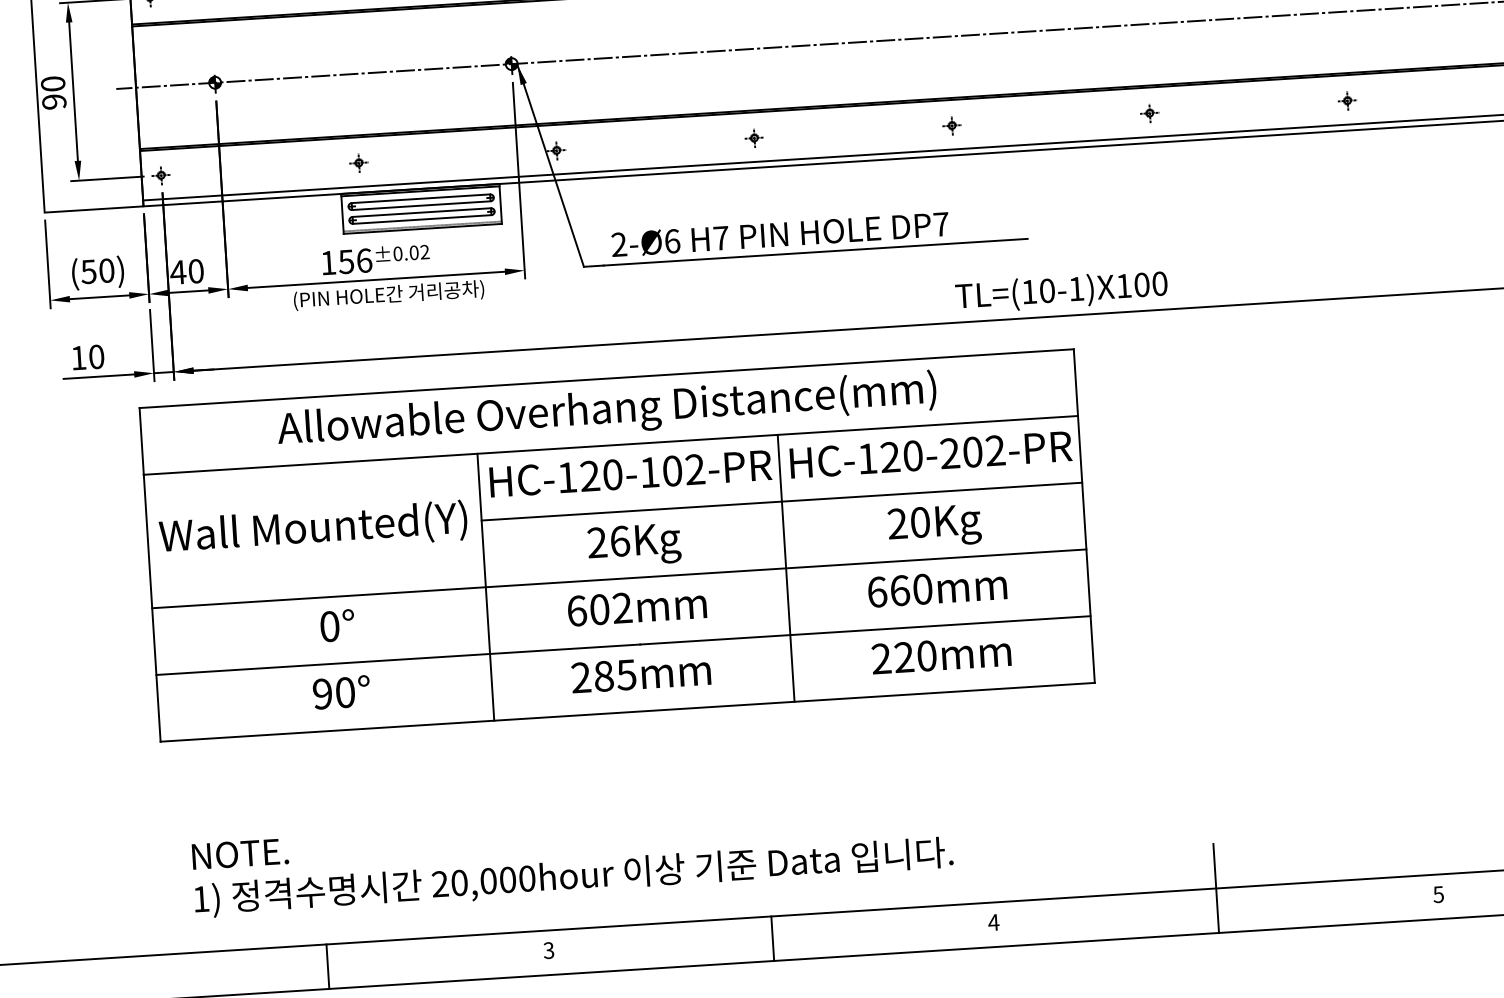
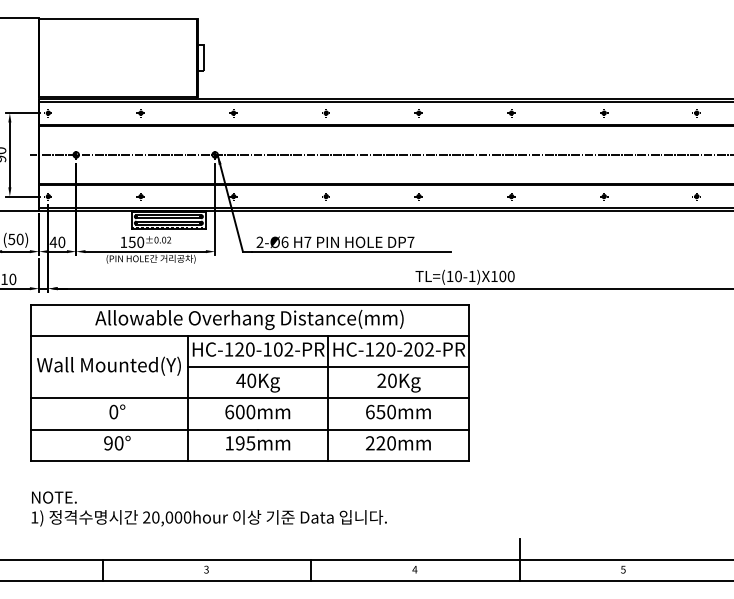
text: (363, 258) -> (140, 241), 156 -> 150
text: (608, 541) -> (246, 380), 26Kg -> 40Kg
text: (899, 589) -> (380, 411), 660mm -> 650mm
text: (621, 609) -> (250, 412), 602mm -> 600mm
text: (591, 677) -> (234, 443), 285mm -> 195mm
text: (570, 856) -> (208, 508), moved

